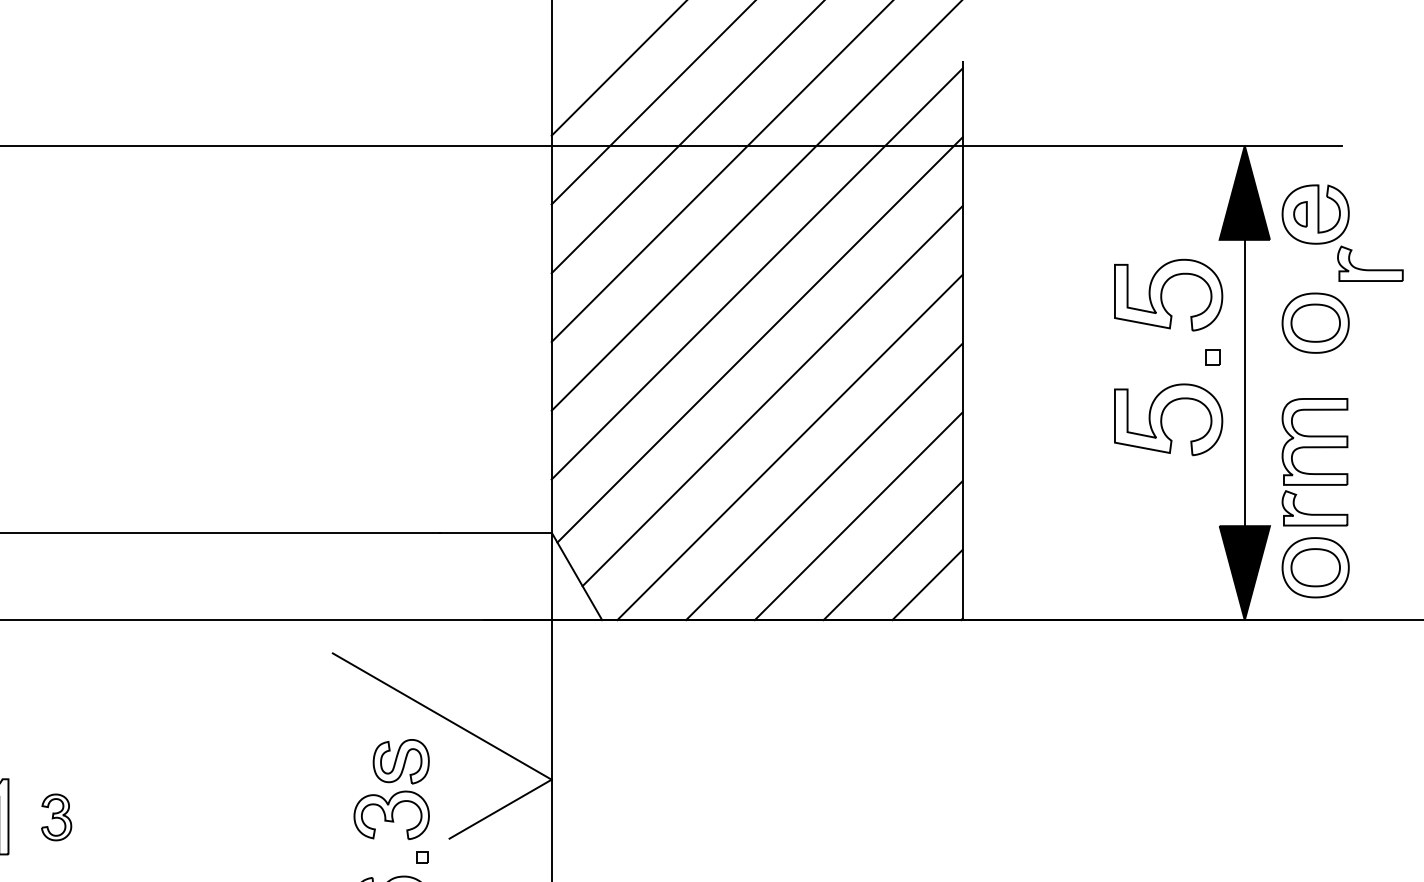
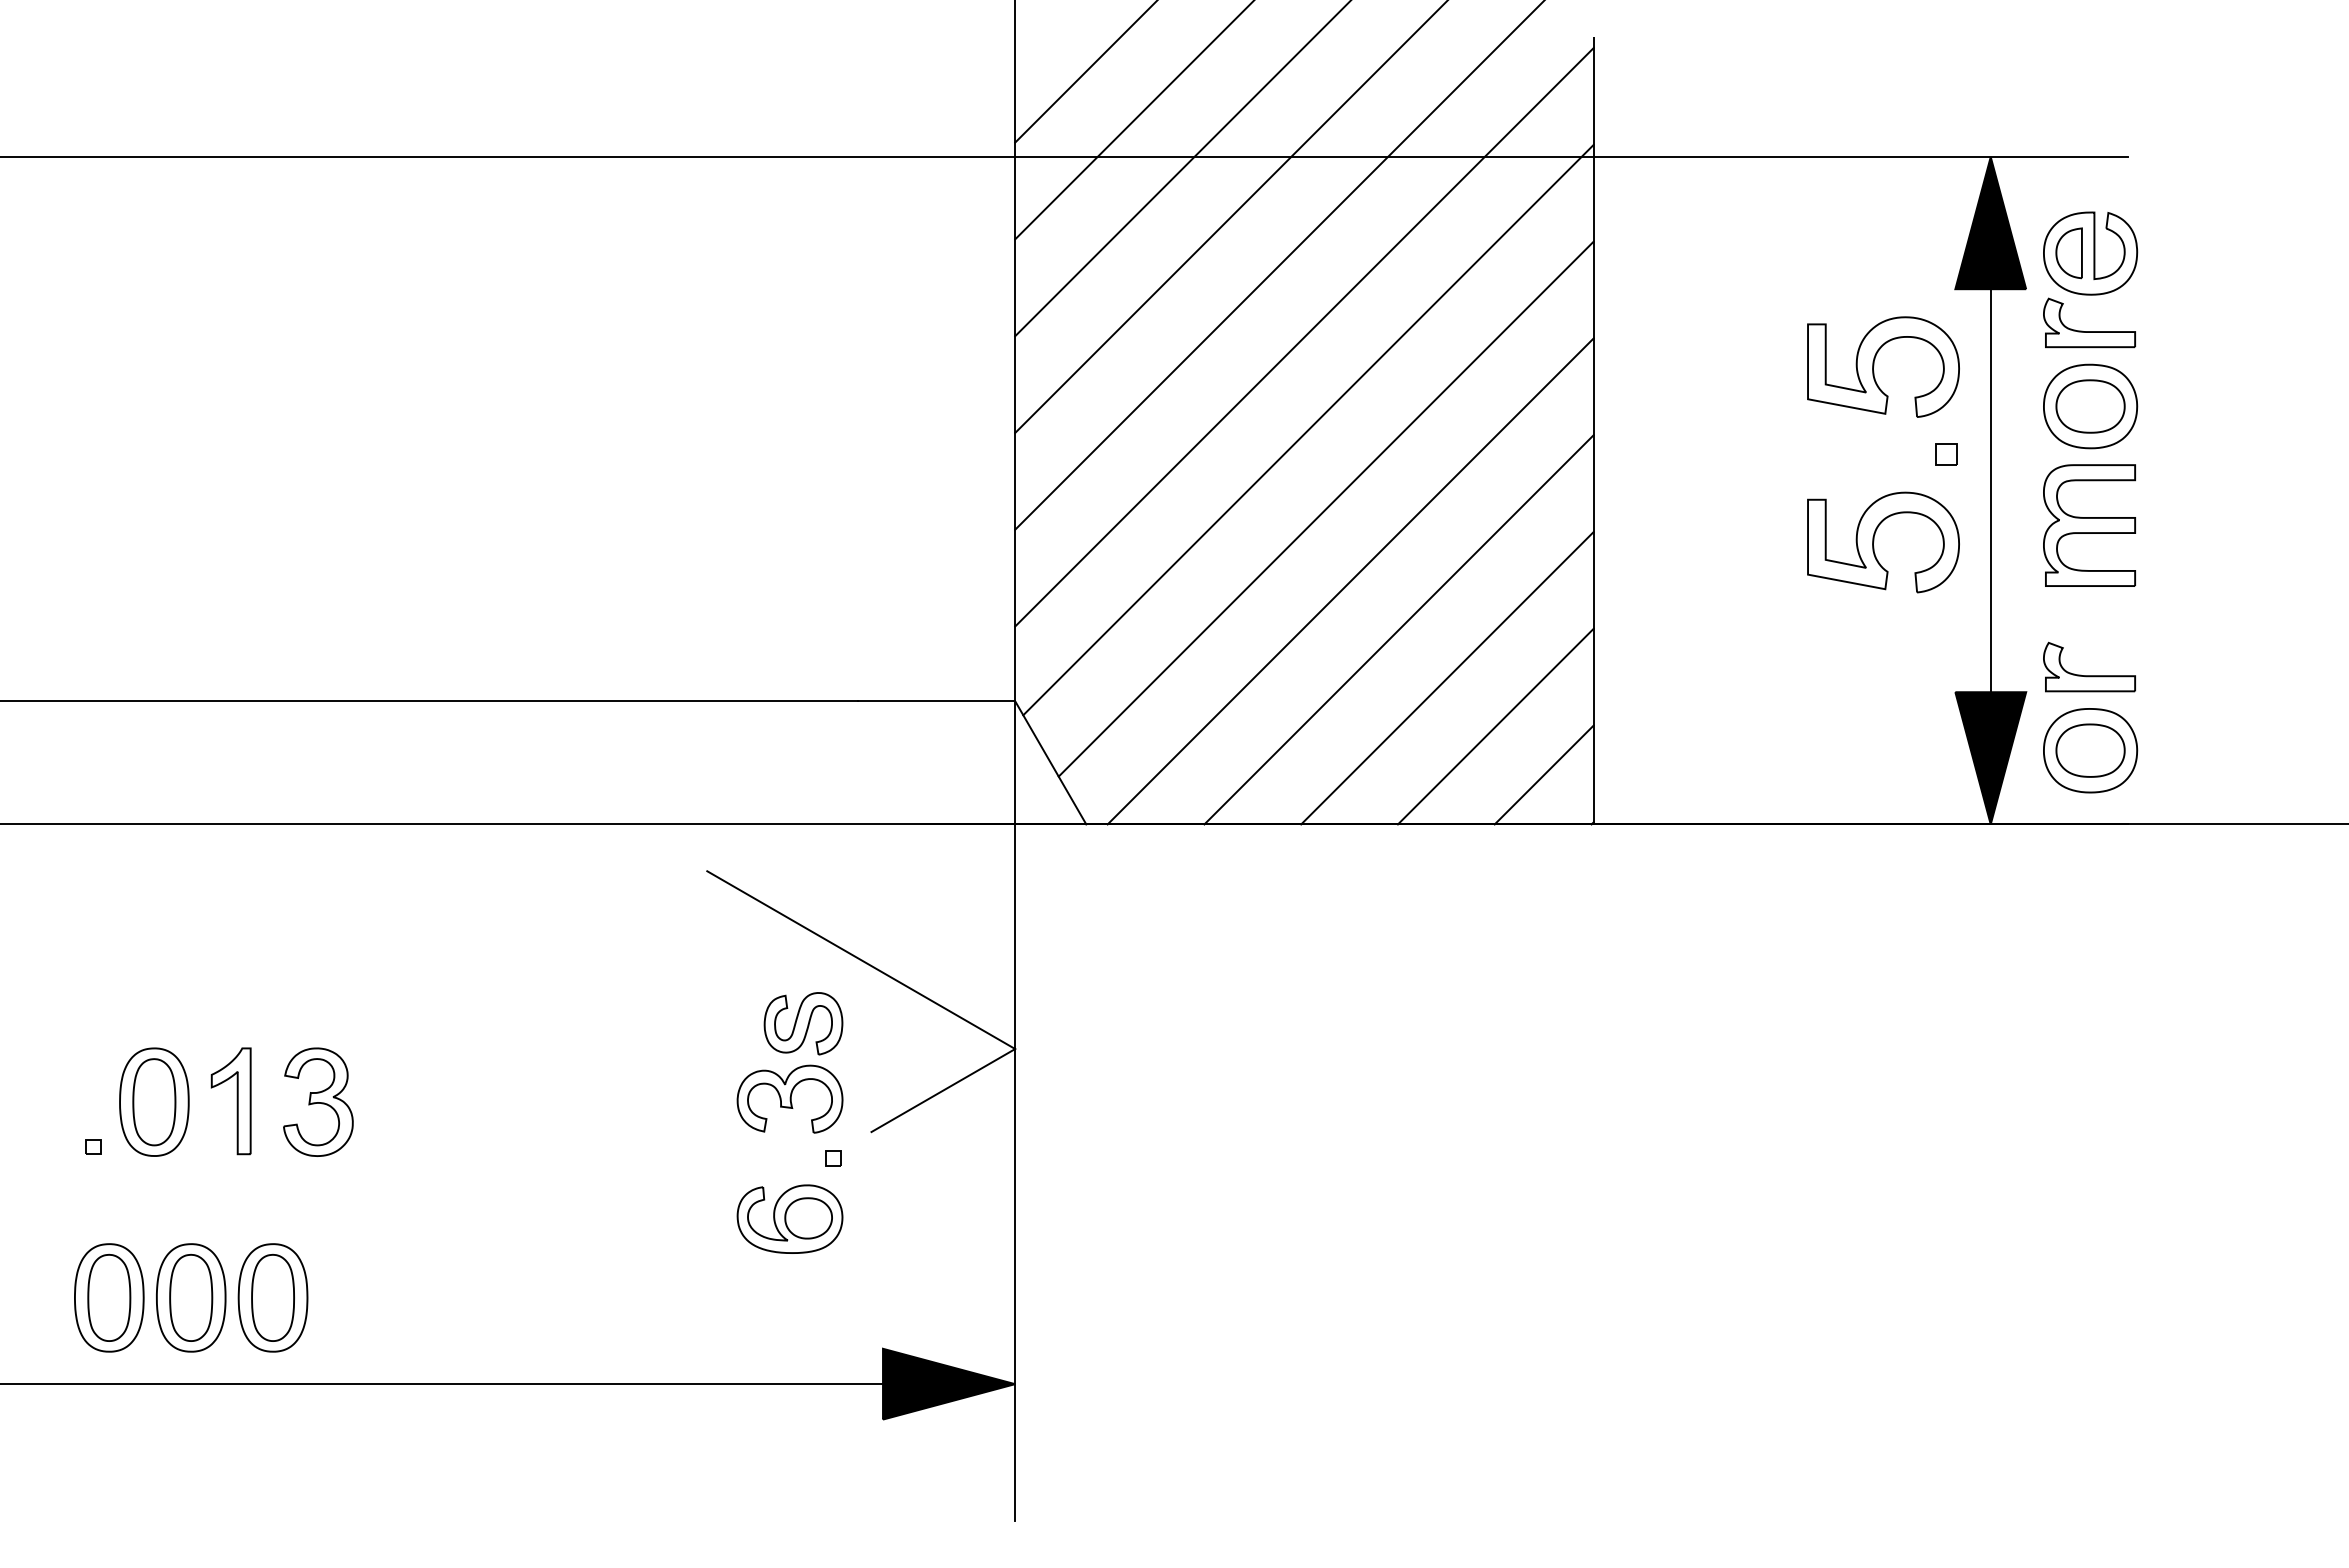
part: (1300, 214) -> (2068, 253), size x1.43
part: (1370, 269) -> (2089, 331), moved
part: (1314, 441) -> (2089, 525), moved
part: (56, 816) -> (318, 1101), size x1.67

